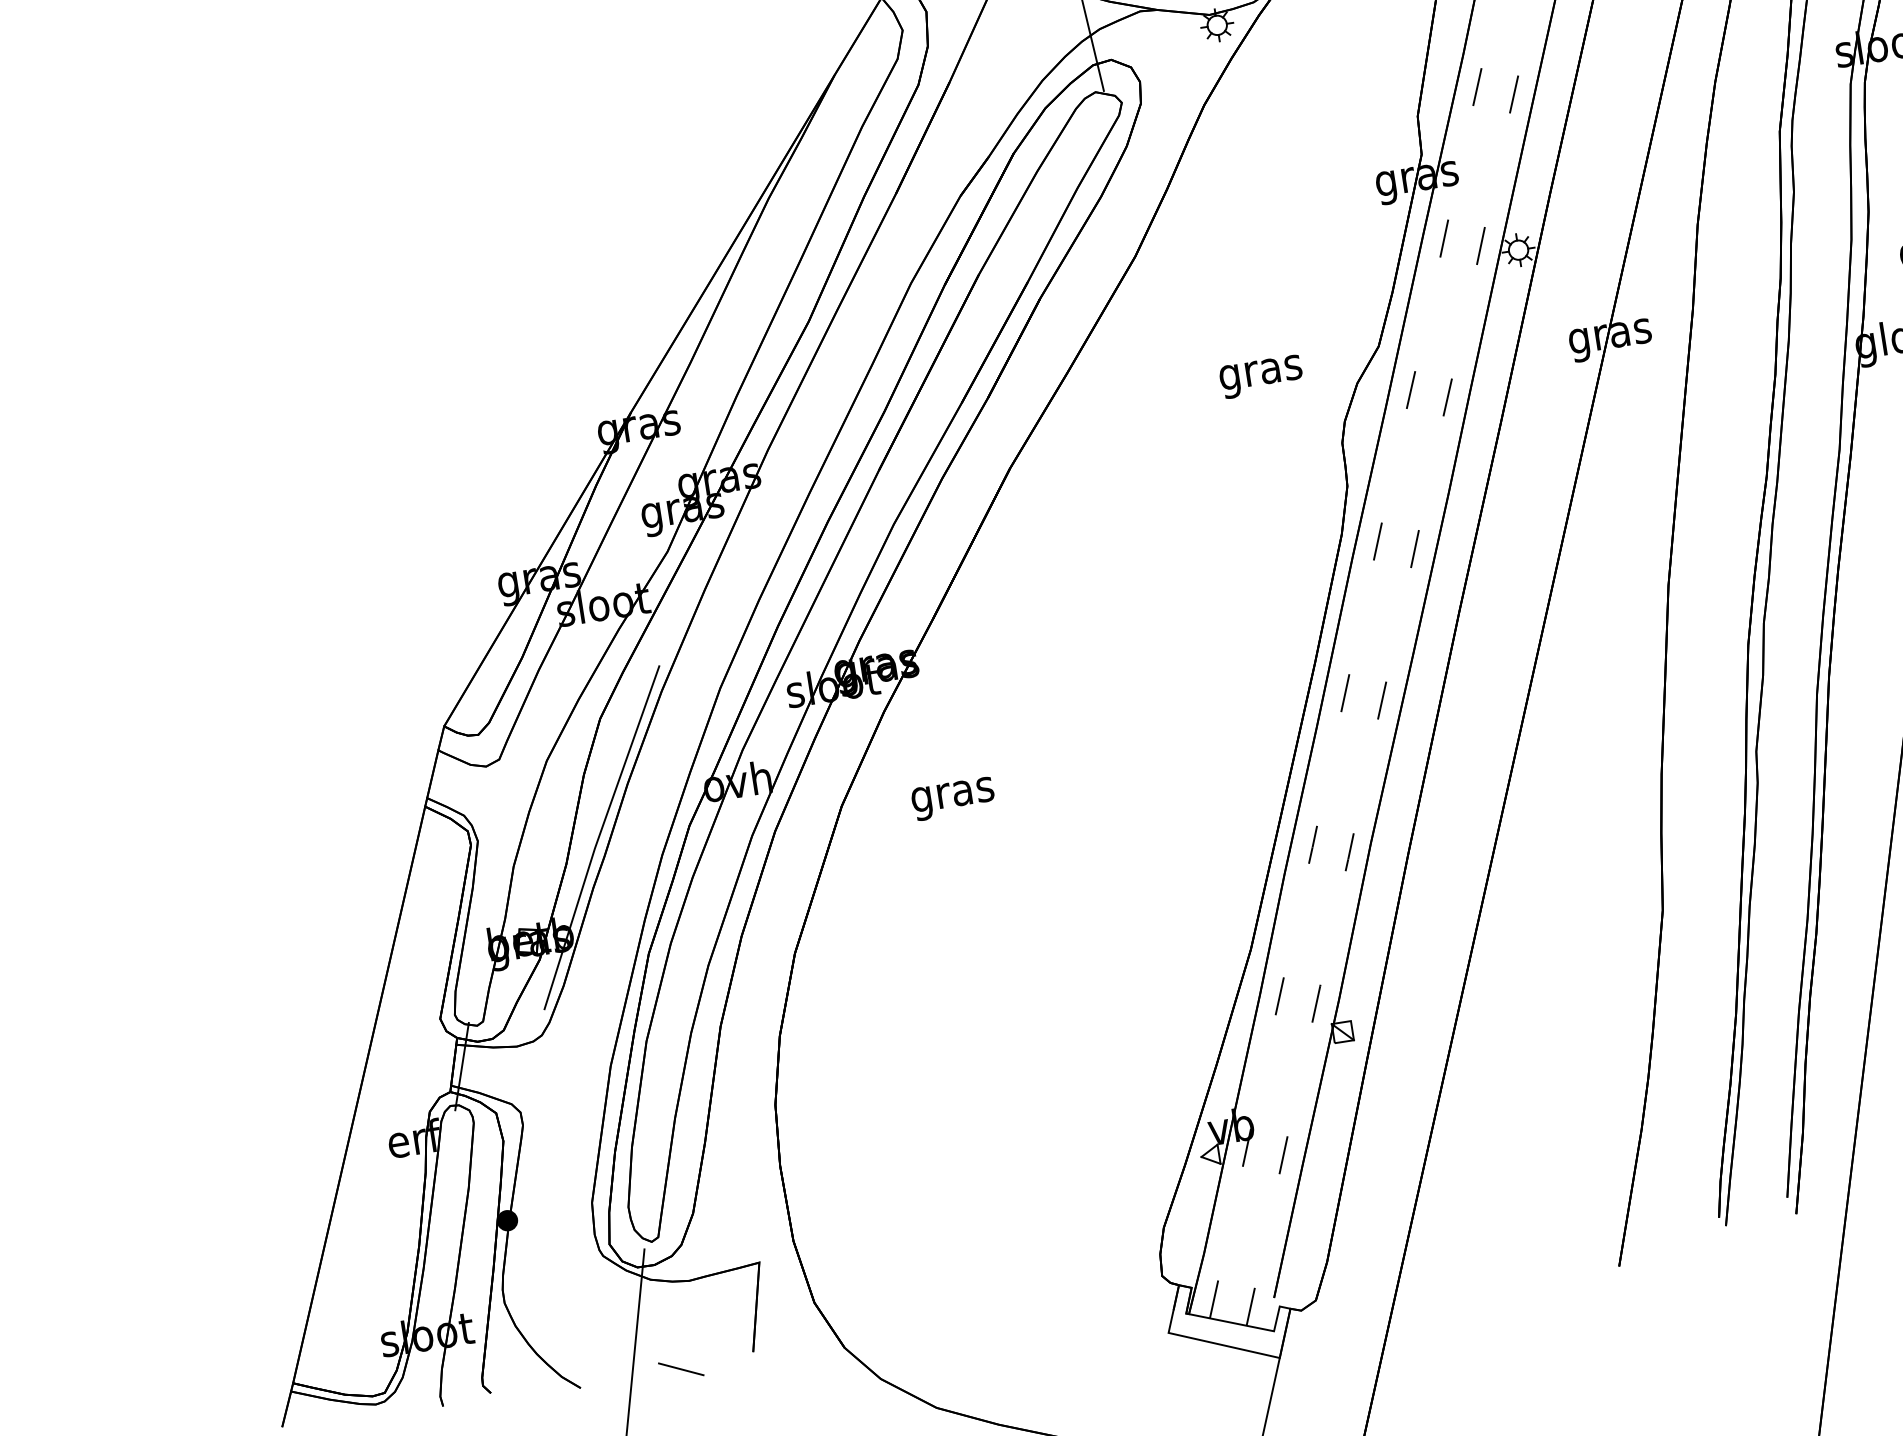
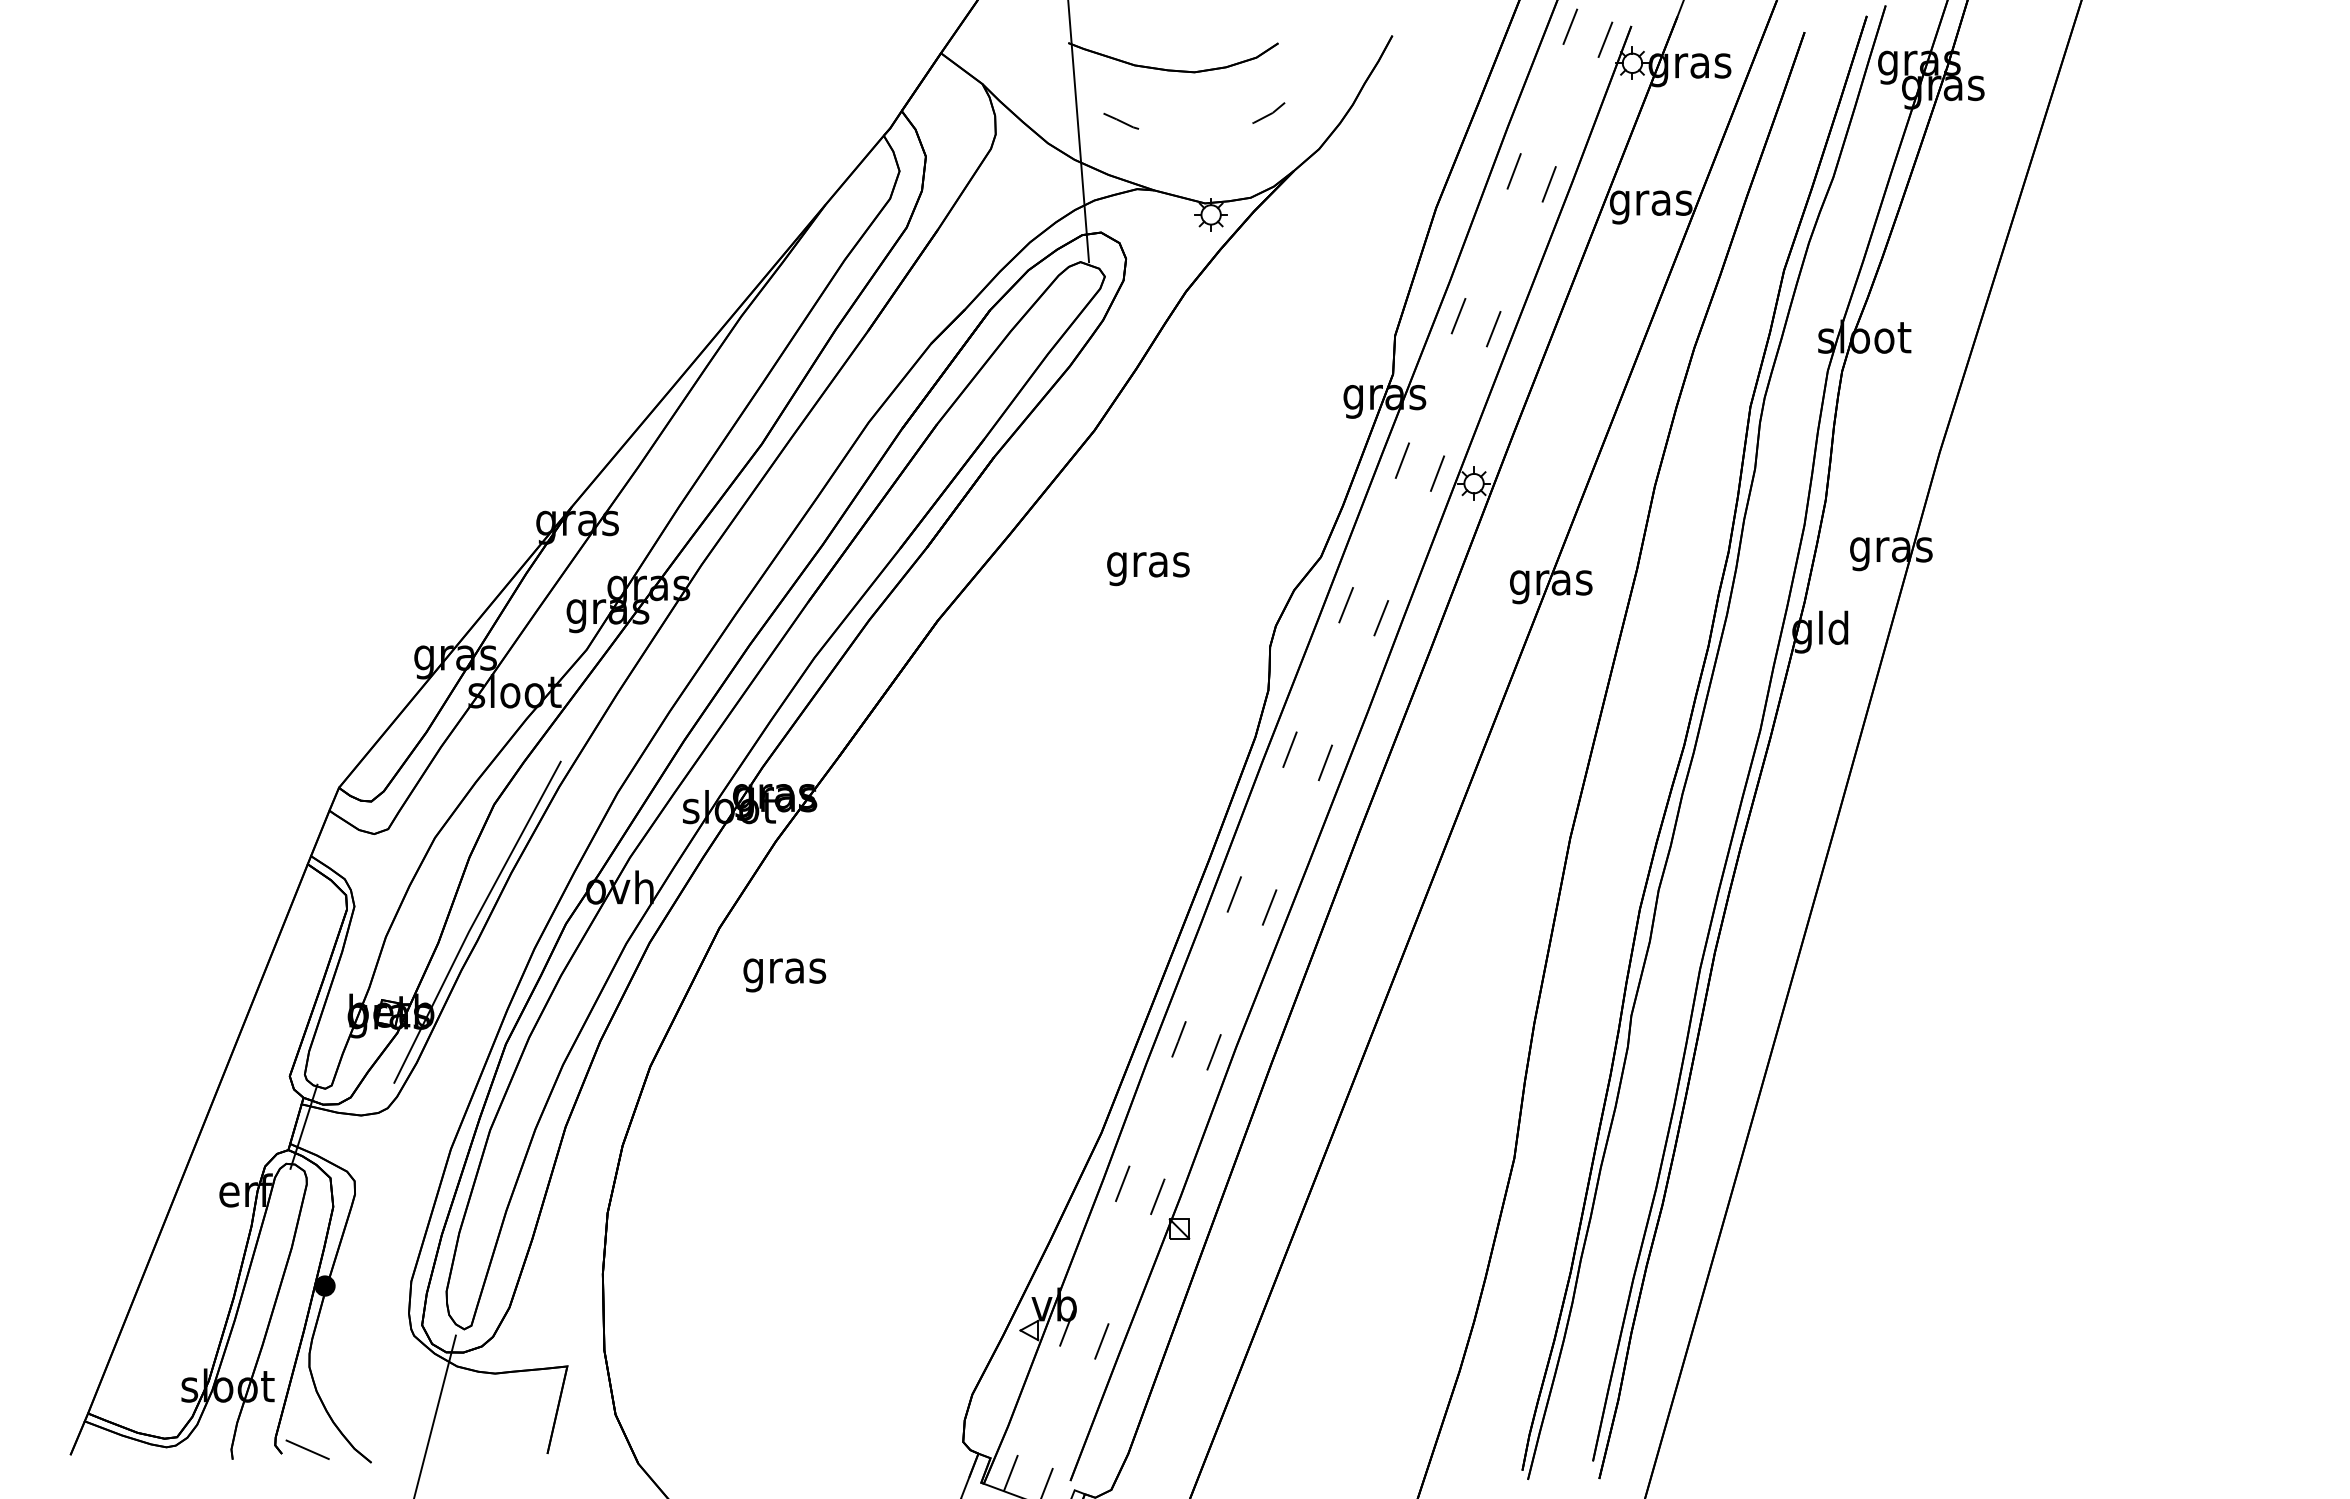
text: (1261, 377) -> (1148, 569), moved
text: (953, 799) -> (784, 975), moved
line: (681, 1369) -> (307, 1449), moved

